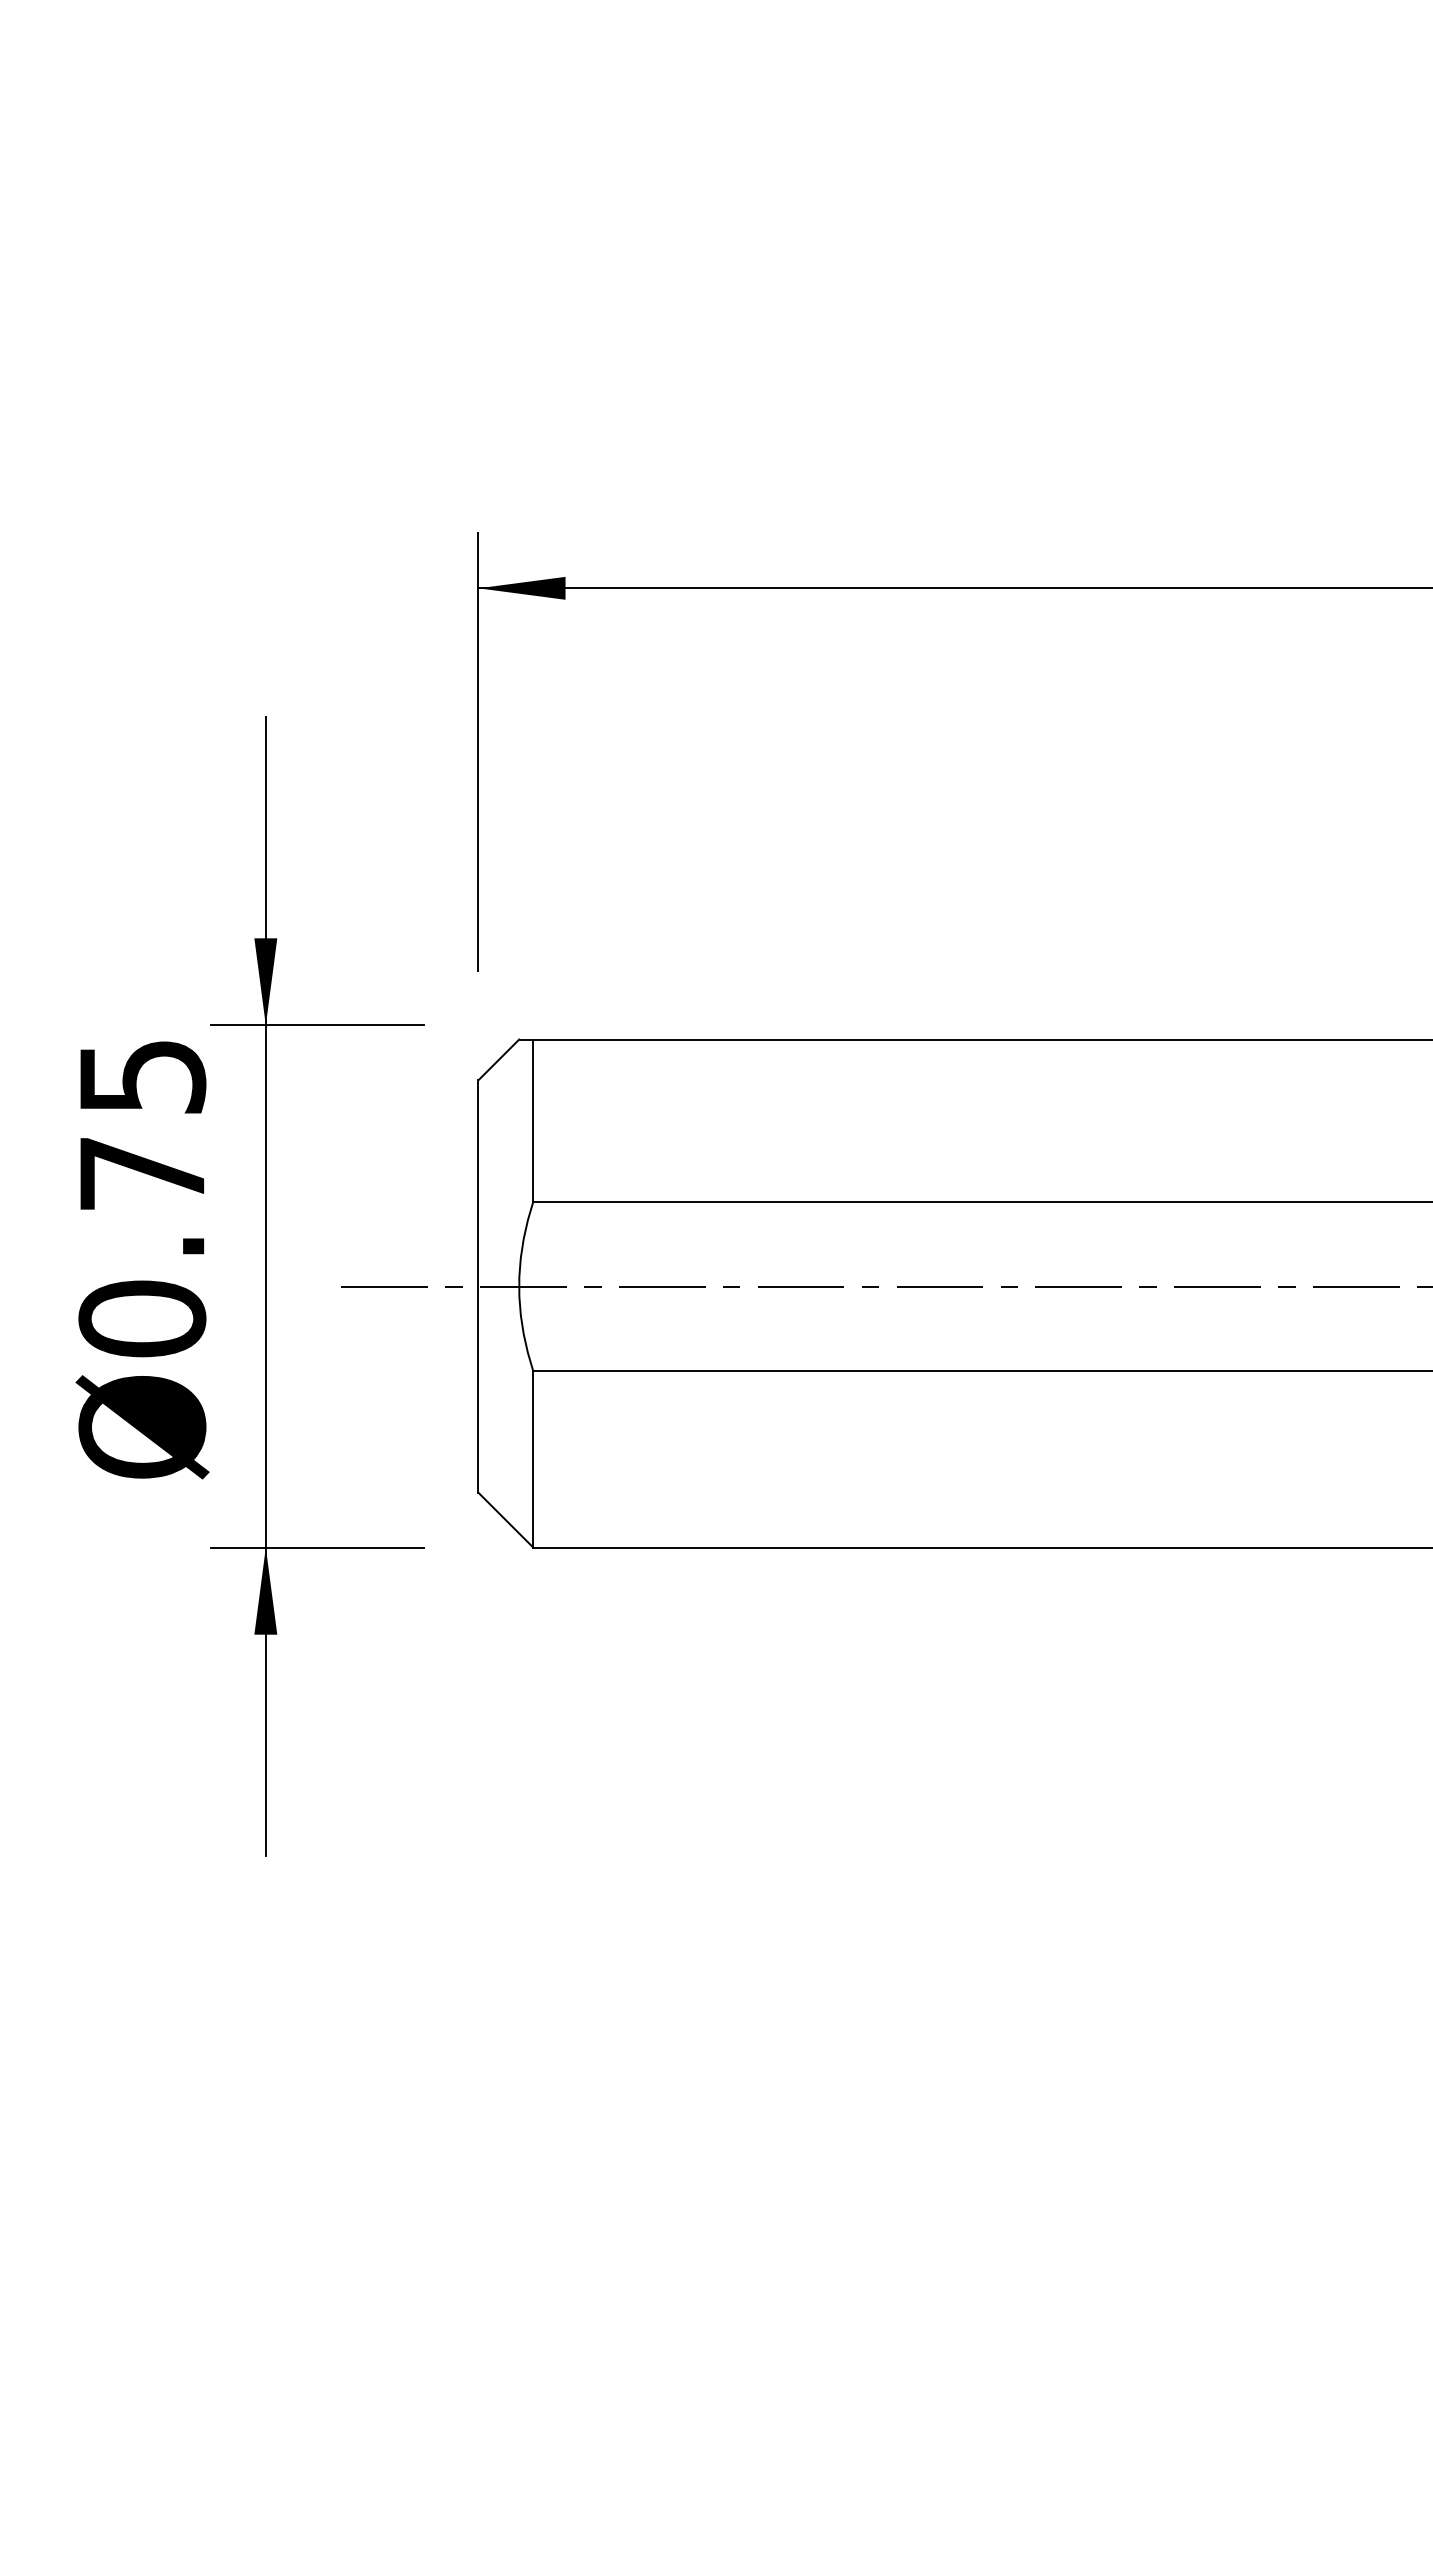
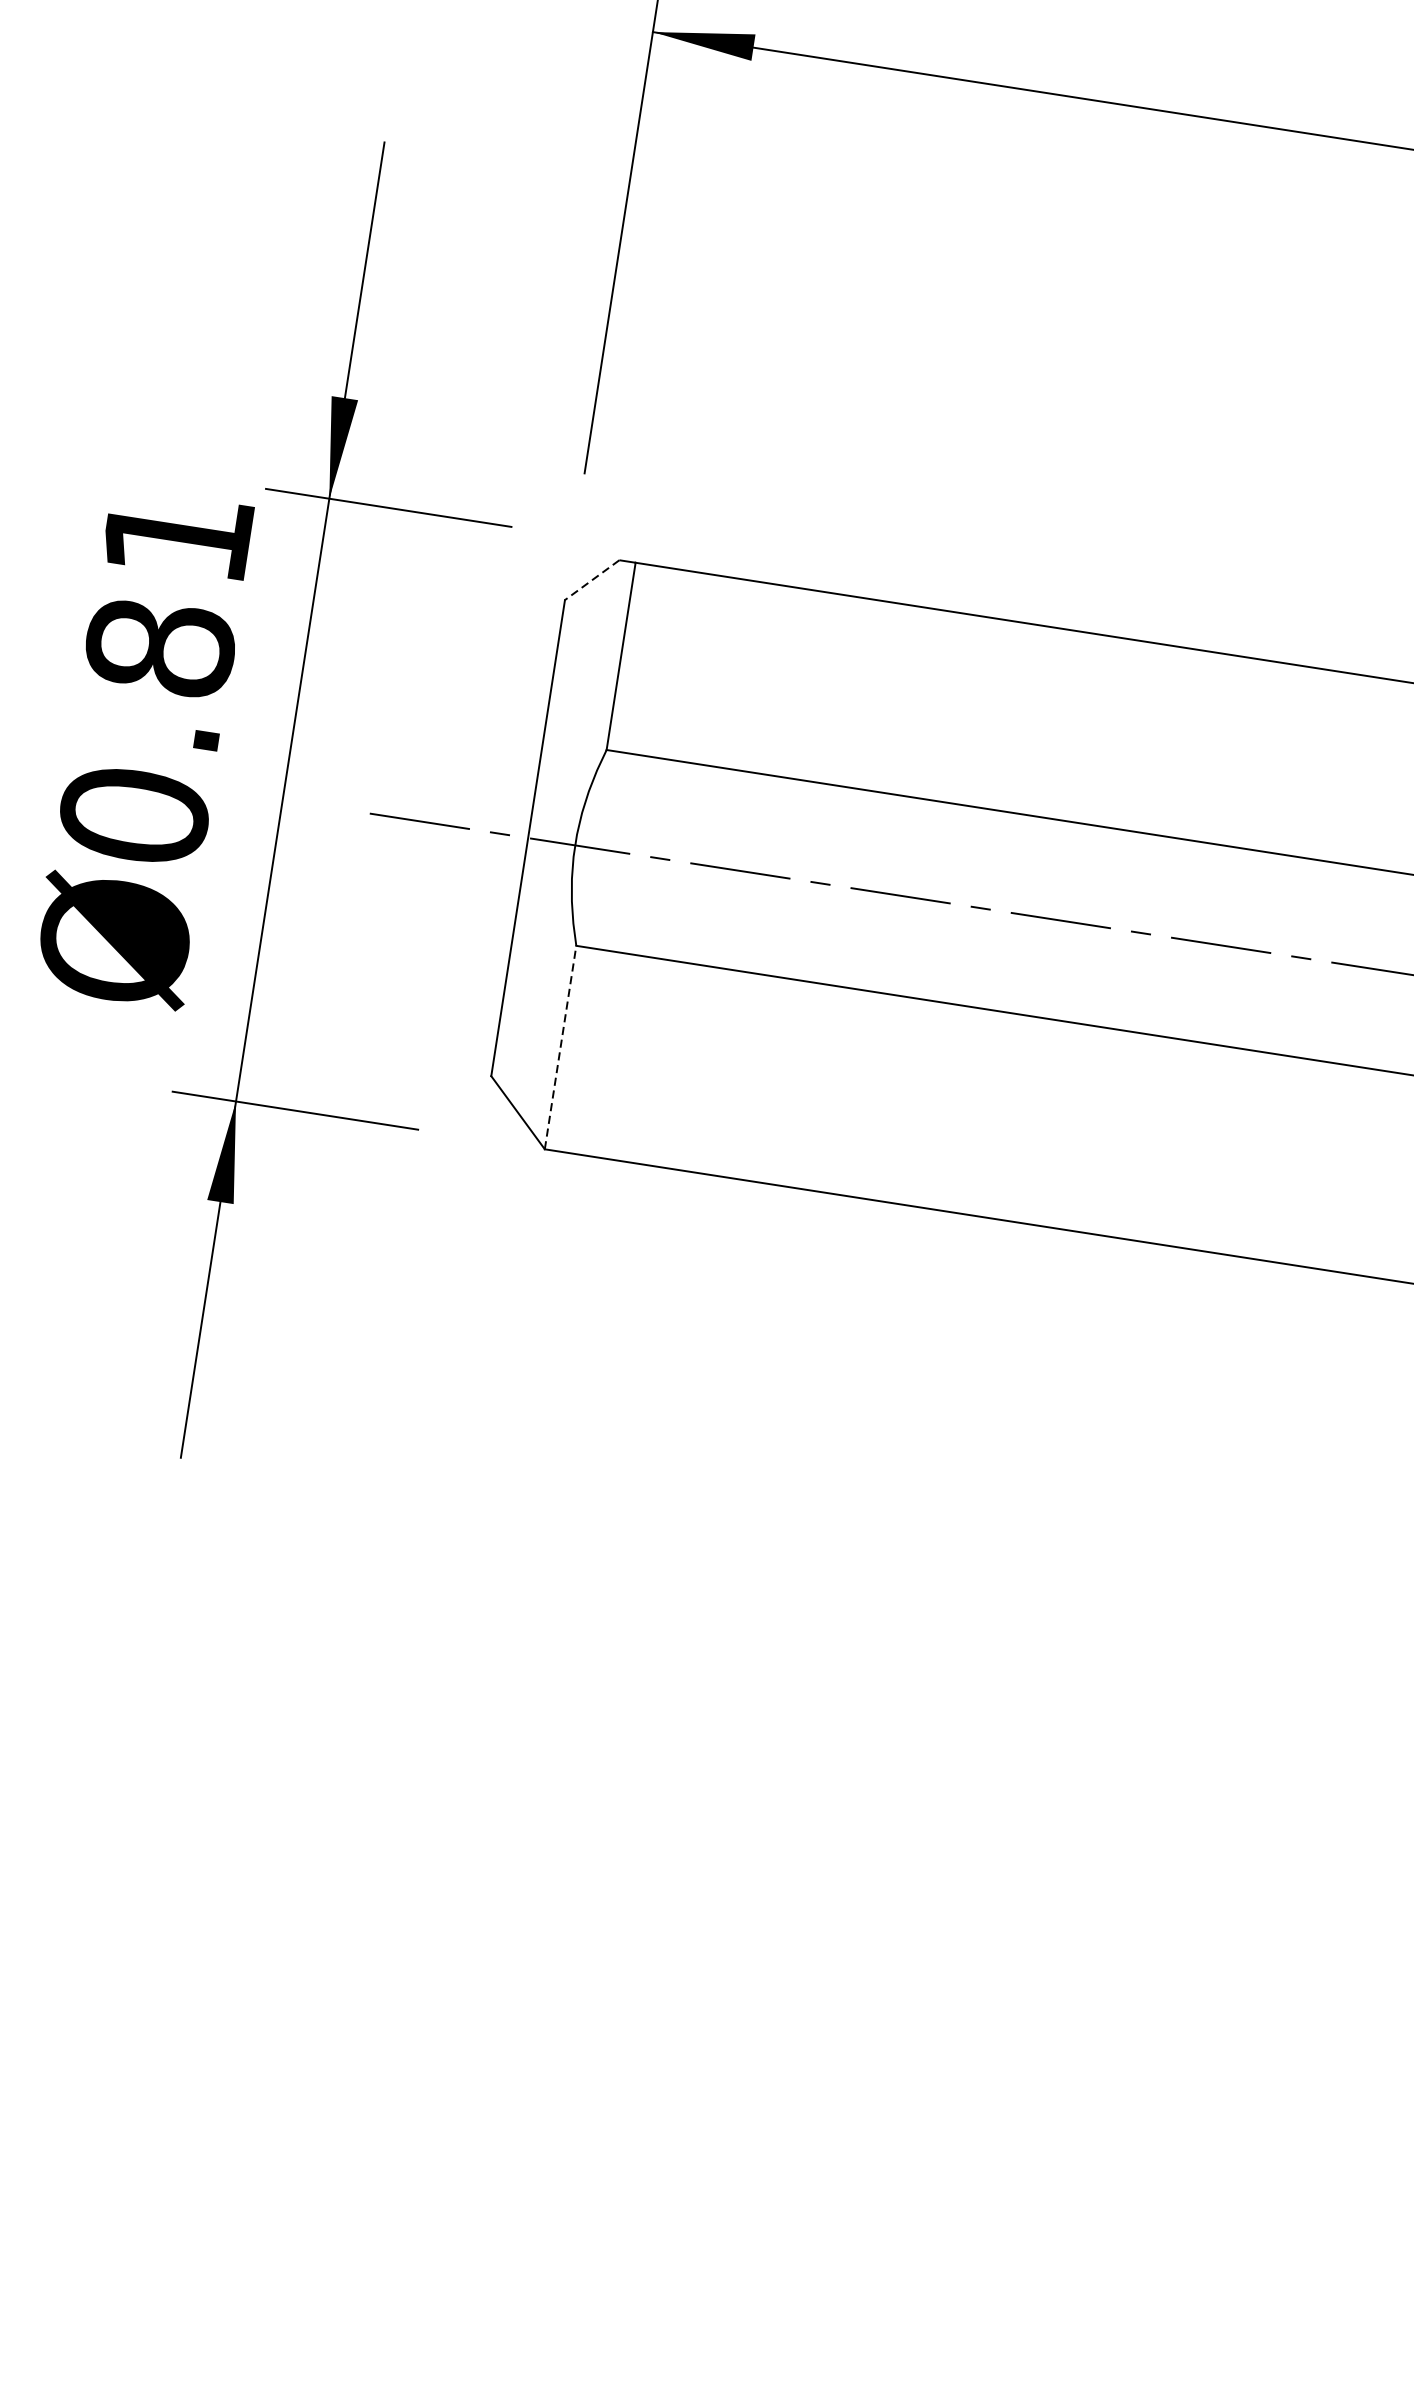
line: (498, 1059) -> (591, 579), solid -> dashed
text: (142, 1126) -> (168, 593), Ø0.75 -> Ø0.81
line: (533, 1458) -> (560, 1046), solid -> dashed

